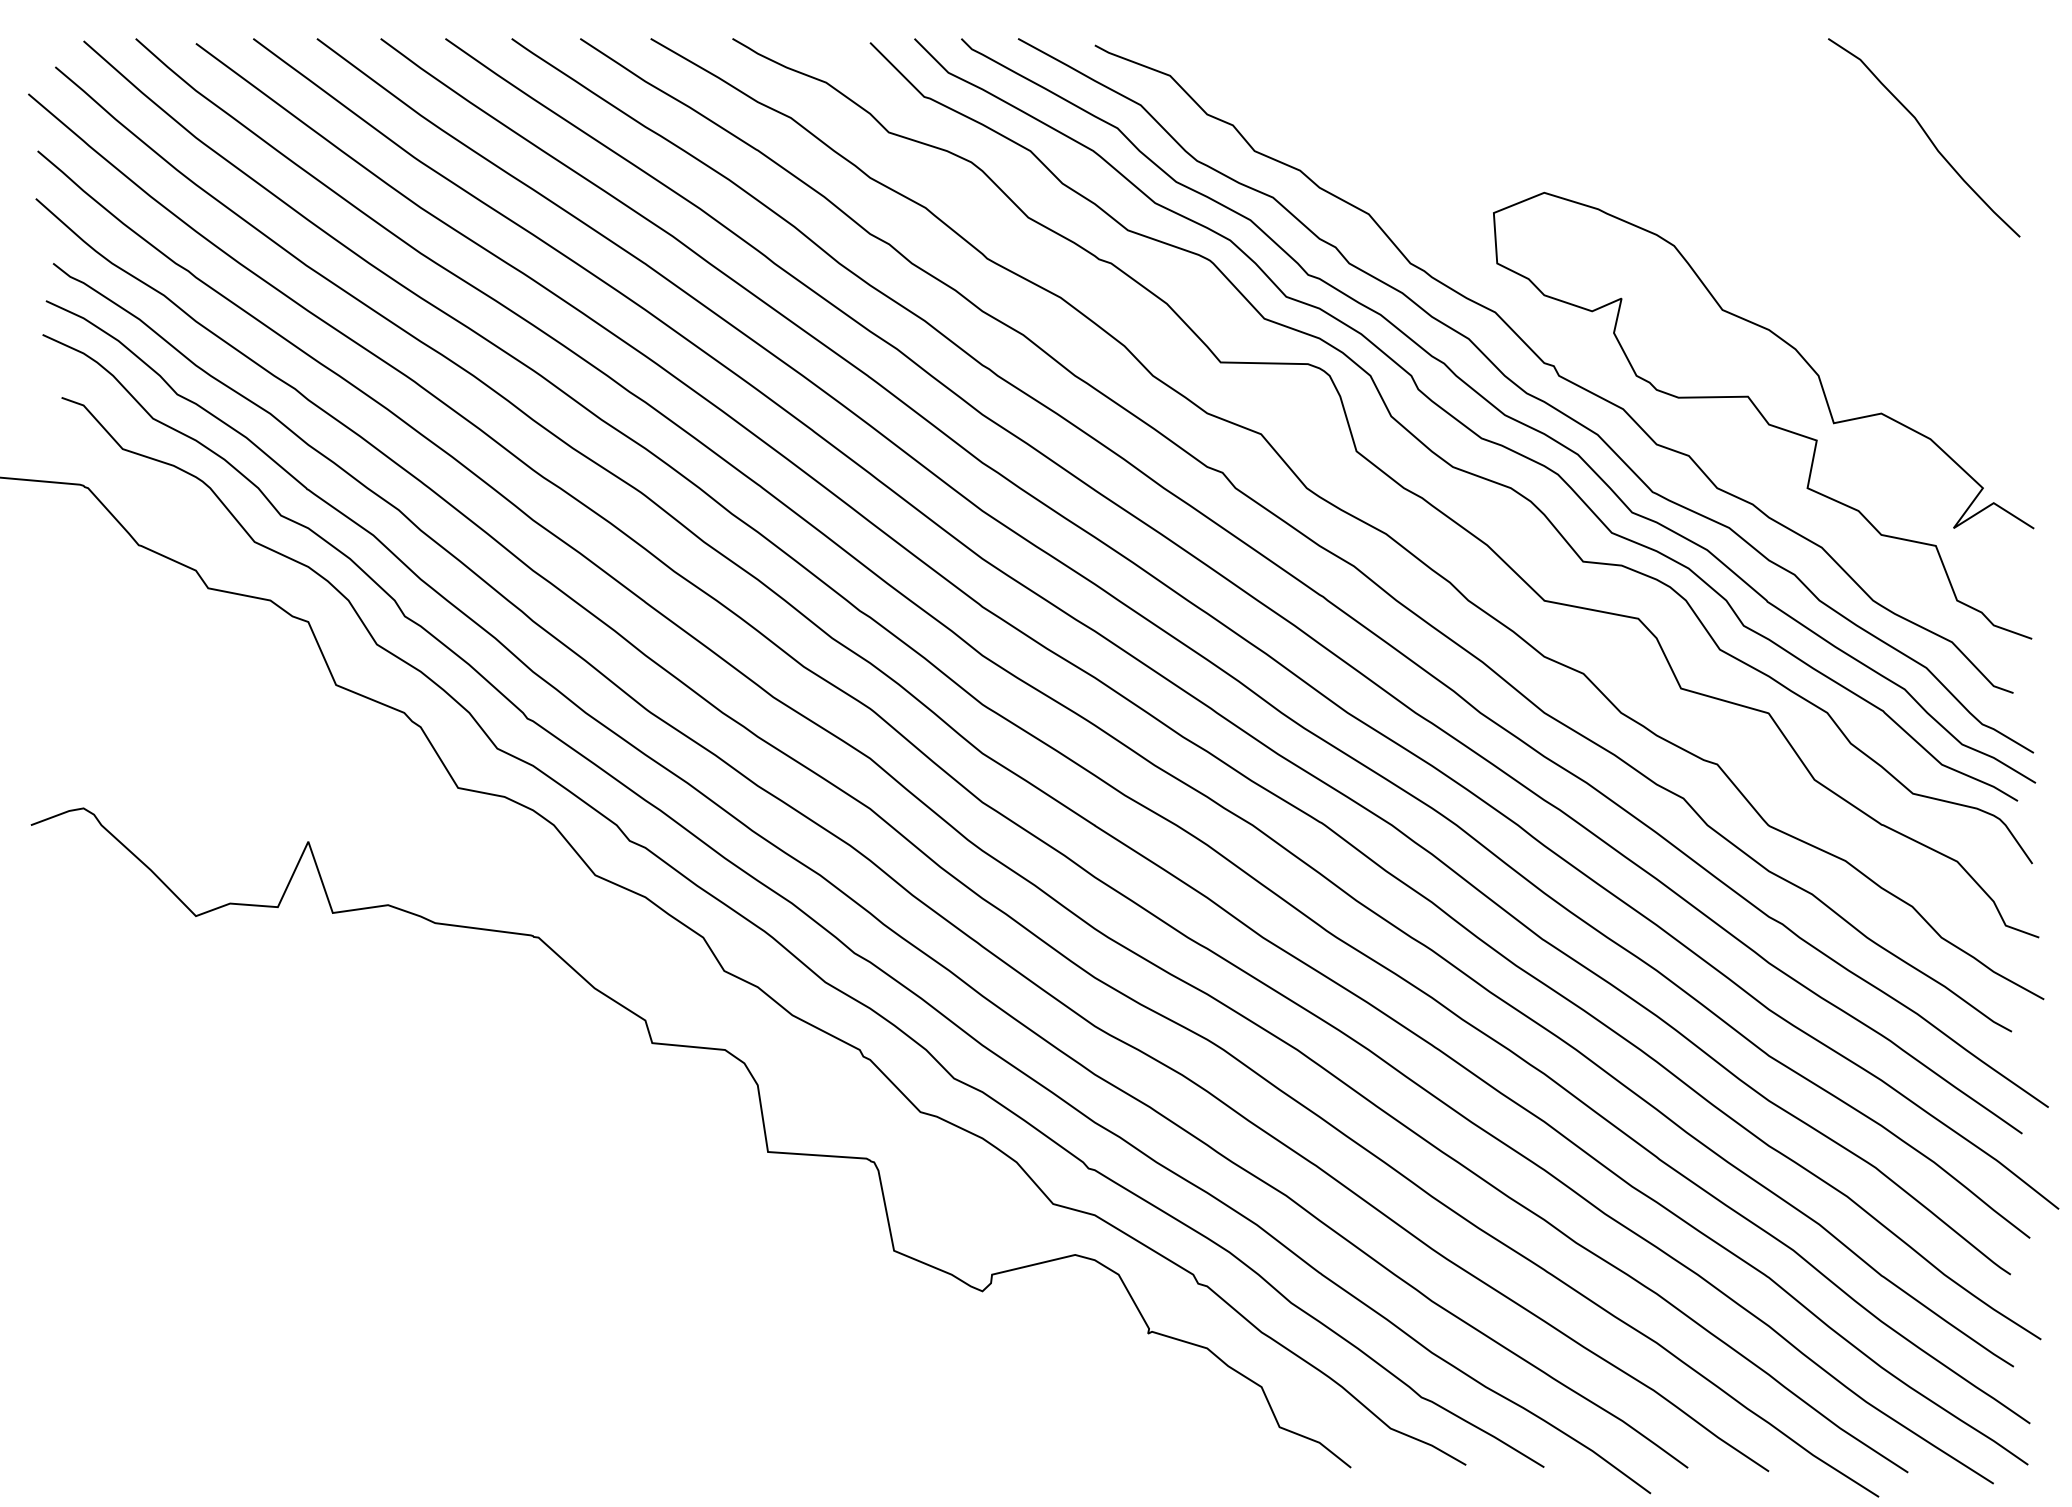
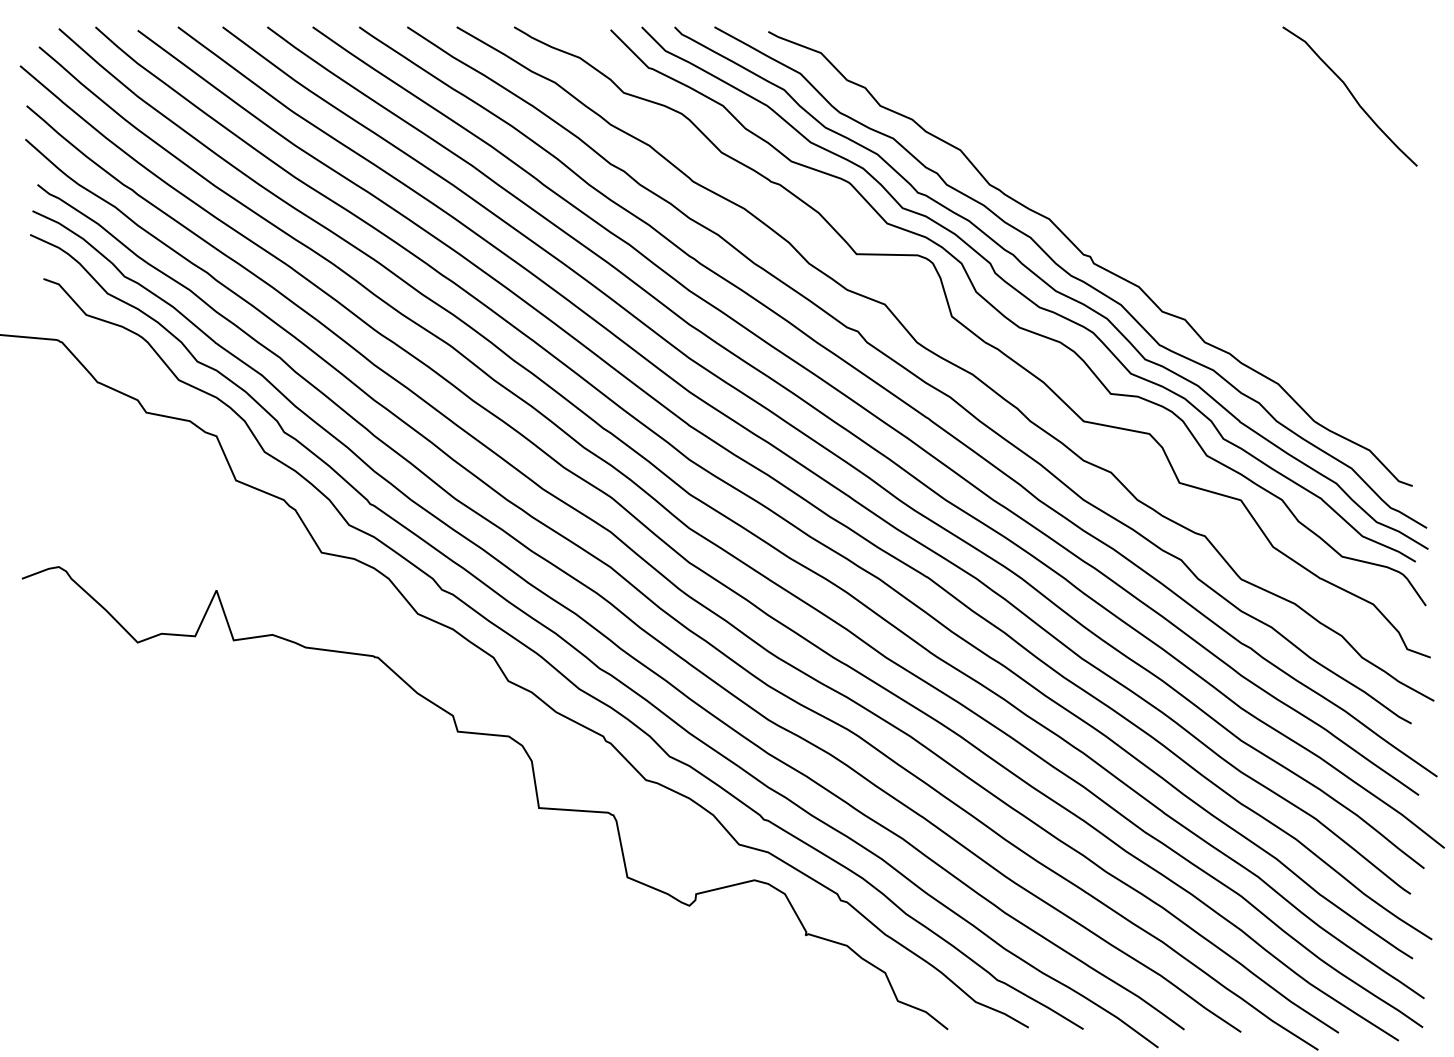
curve: (1763, 415) -> (1237, 291), removed

